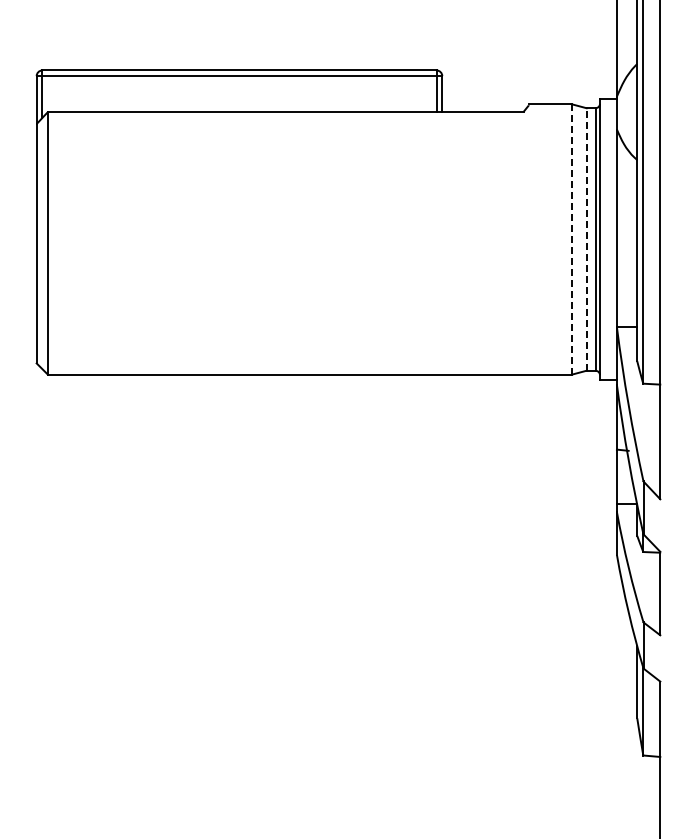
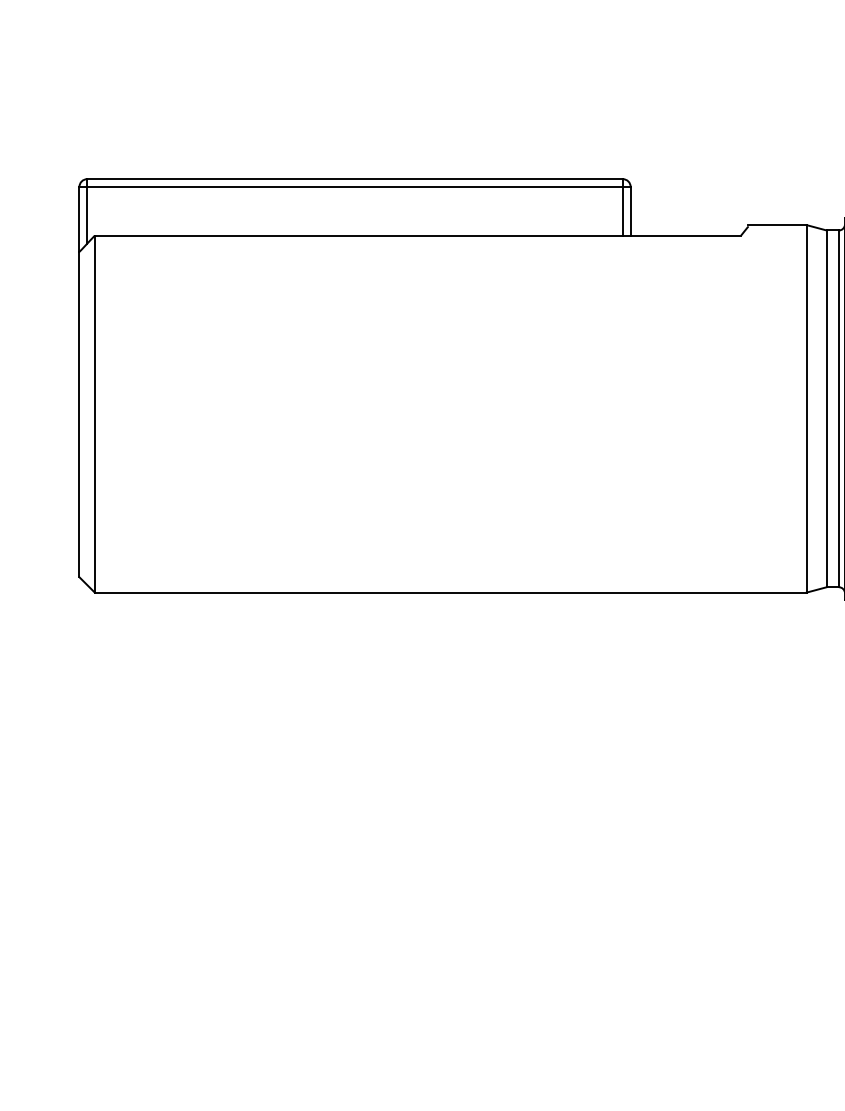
line: (571, 238) -> (806, 407), dashed -> solid
line: (586, 238) -> (826, 407), dashed -> solid

